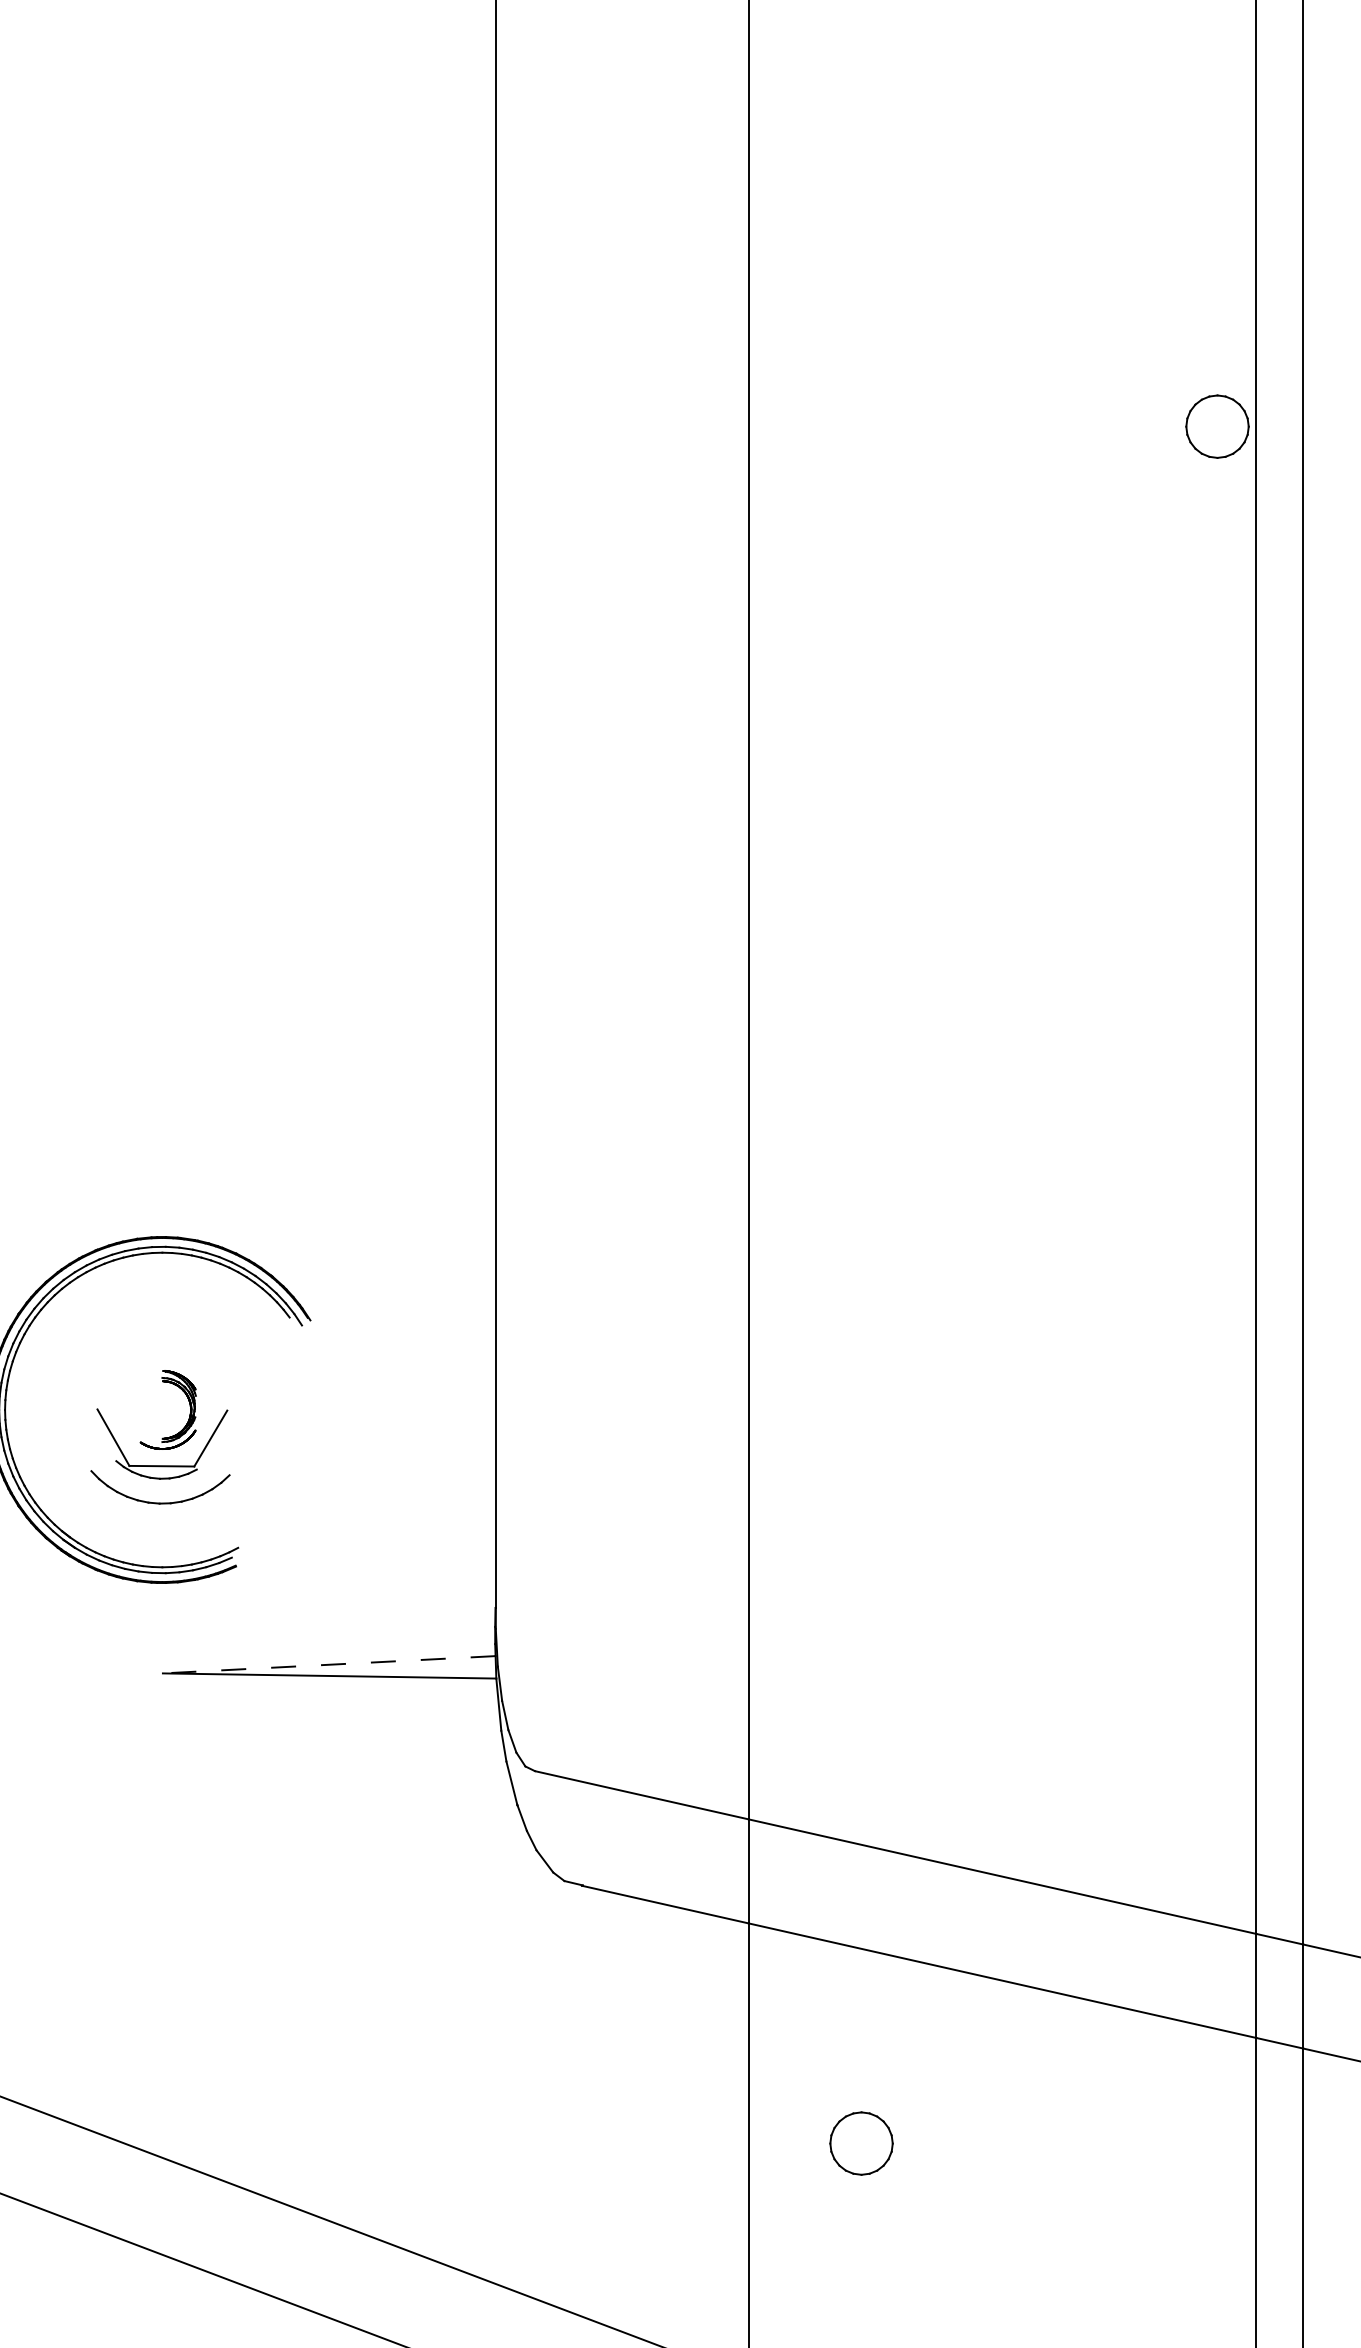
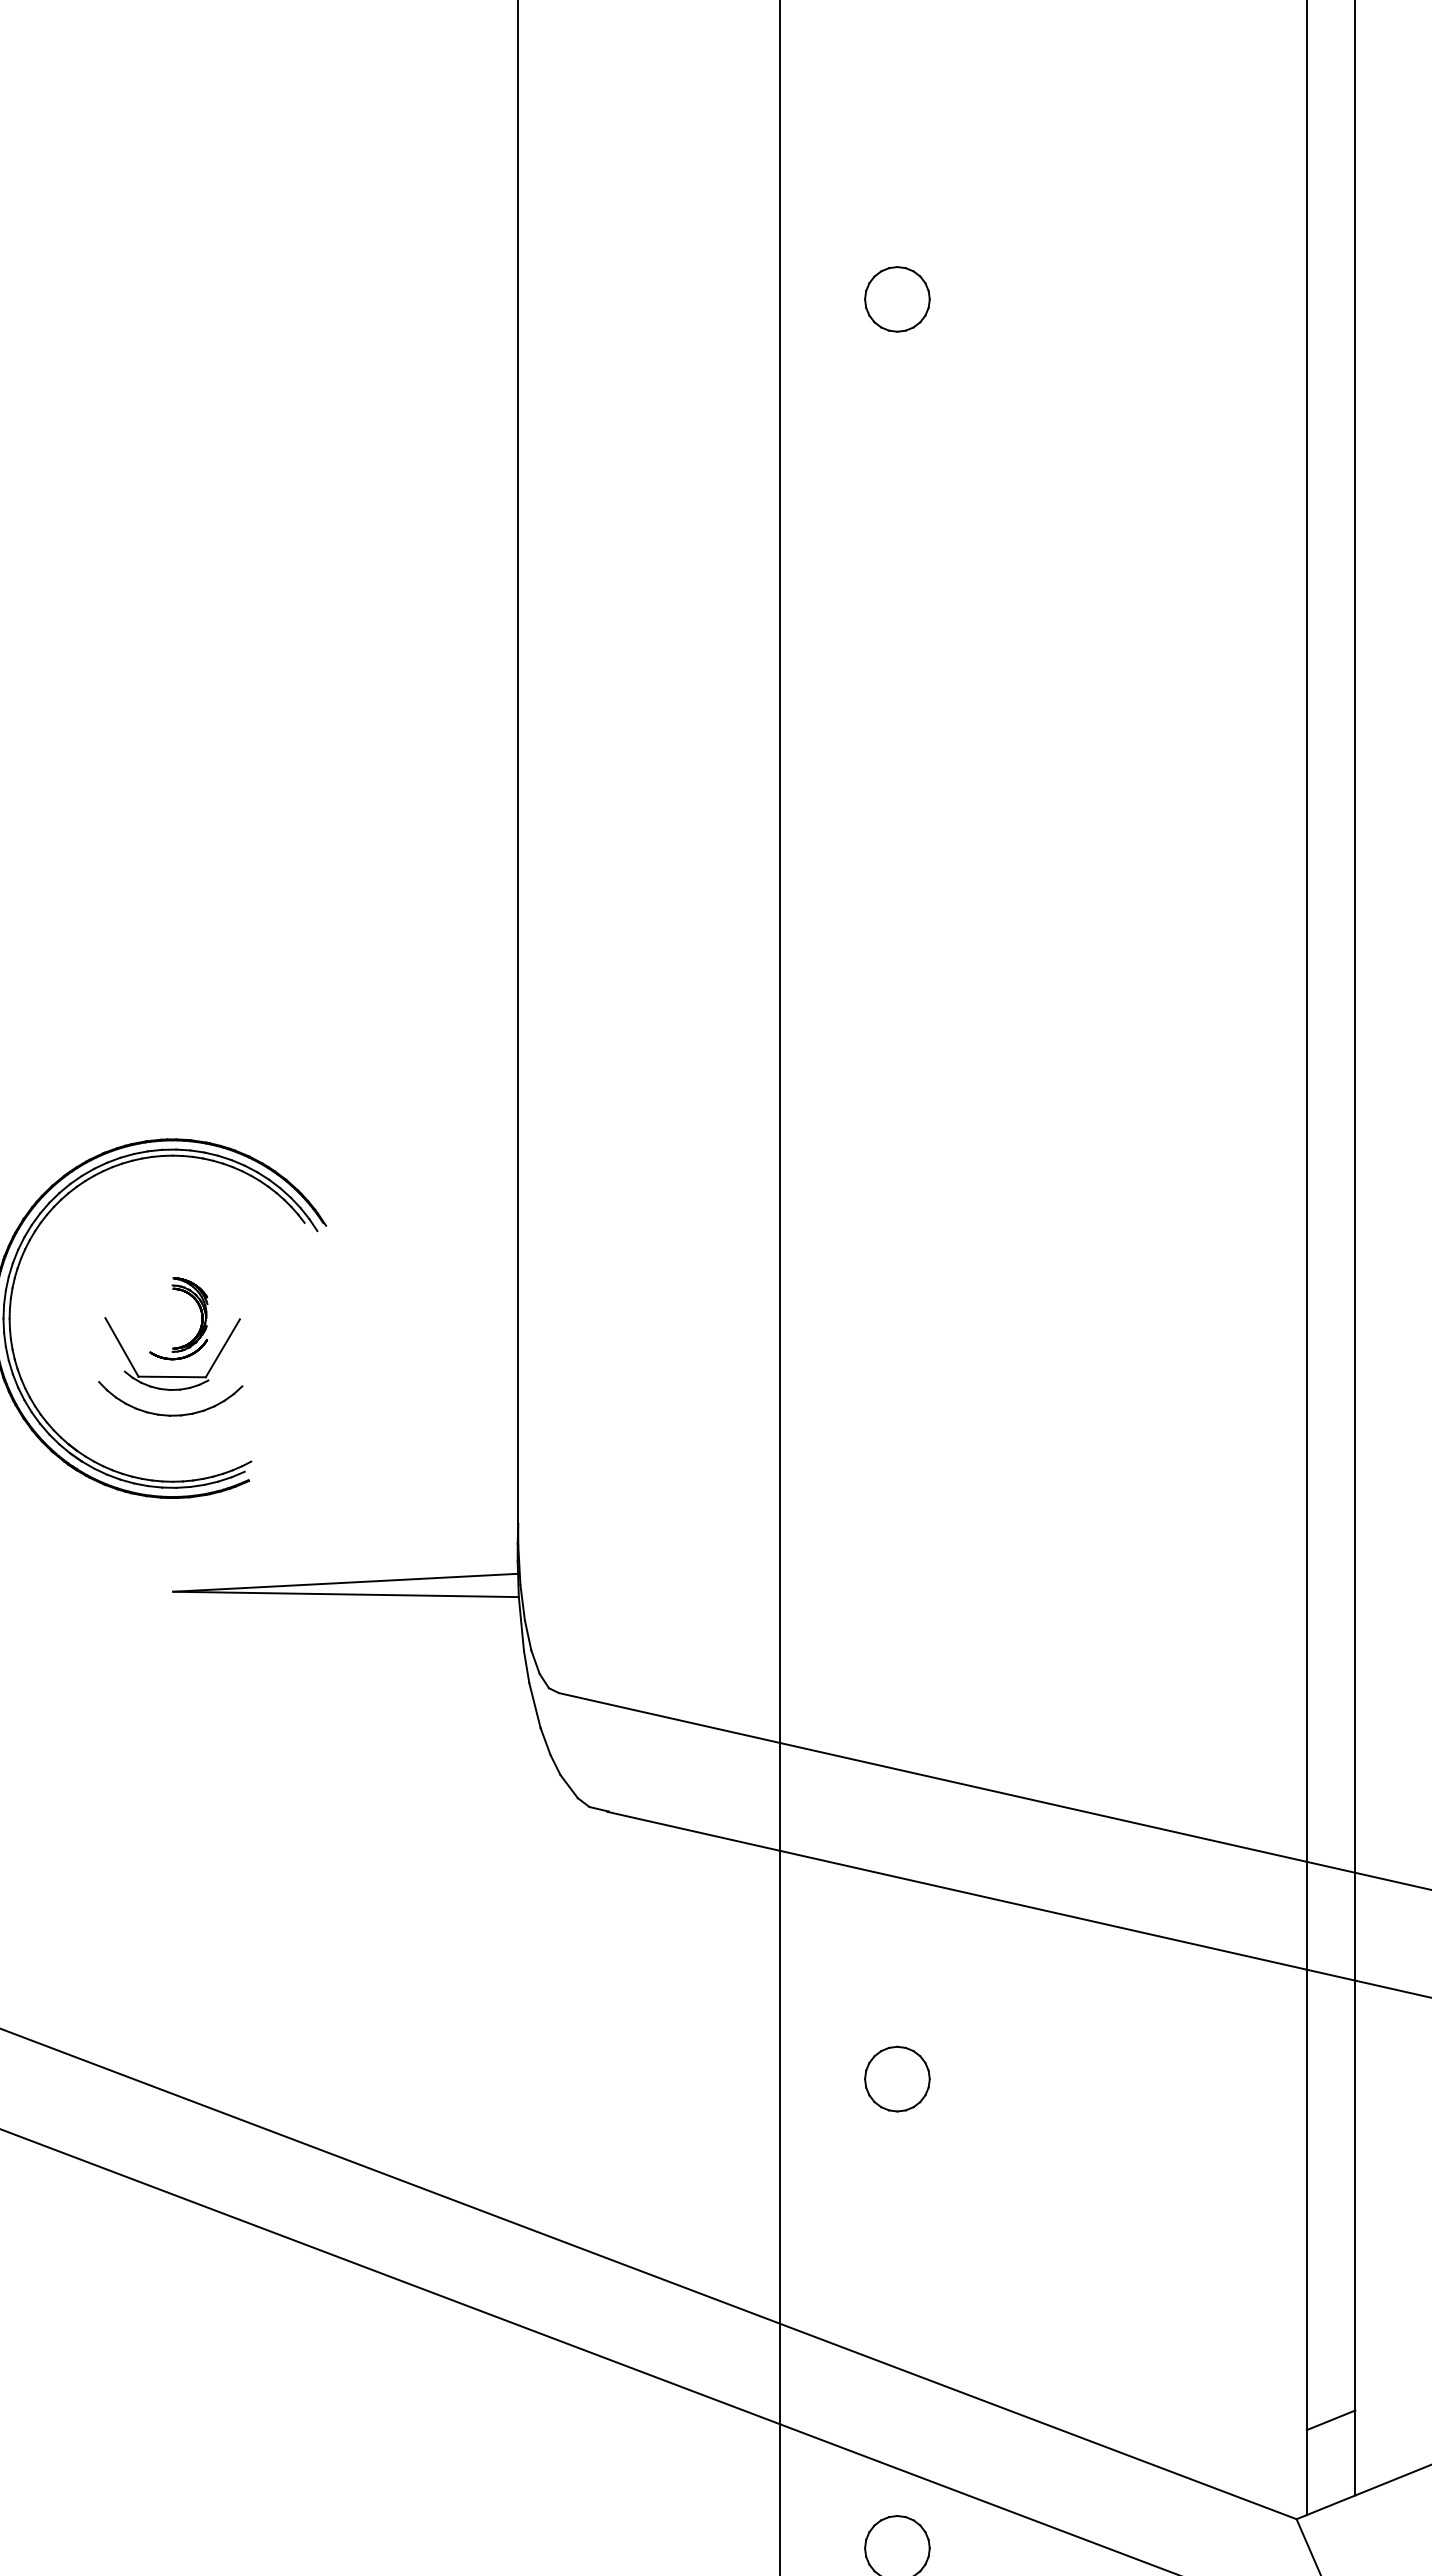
part: (1217, 426) -> (897, 299), moved
line: (329, 1664) -> (345, 1582), dashed -> solid

